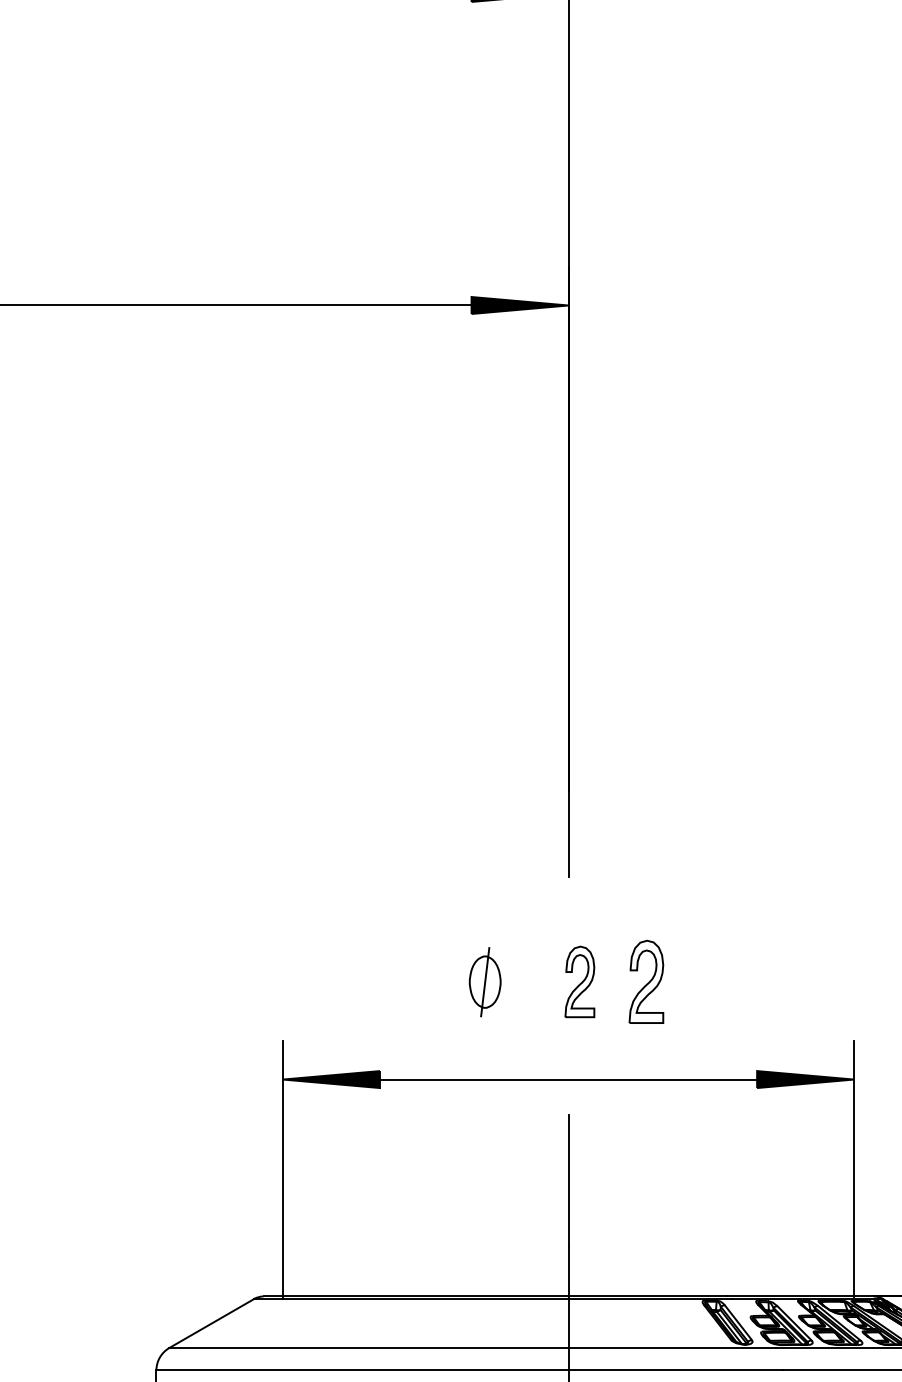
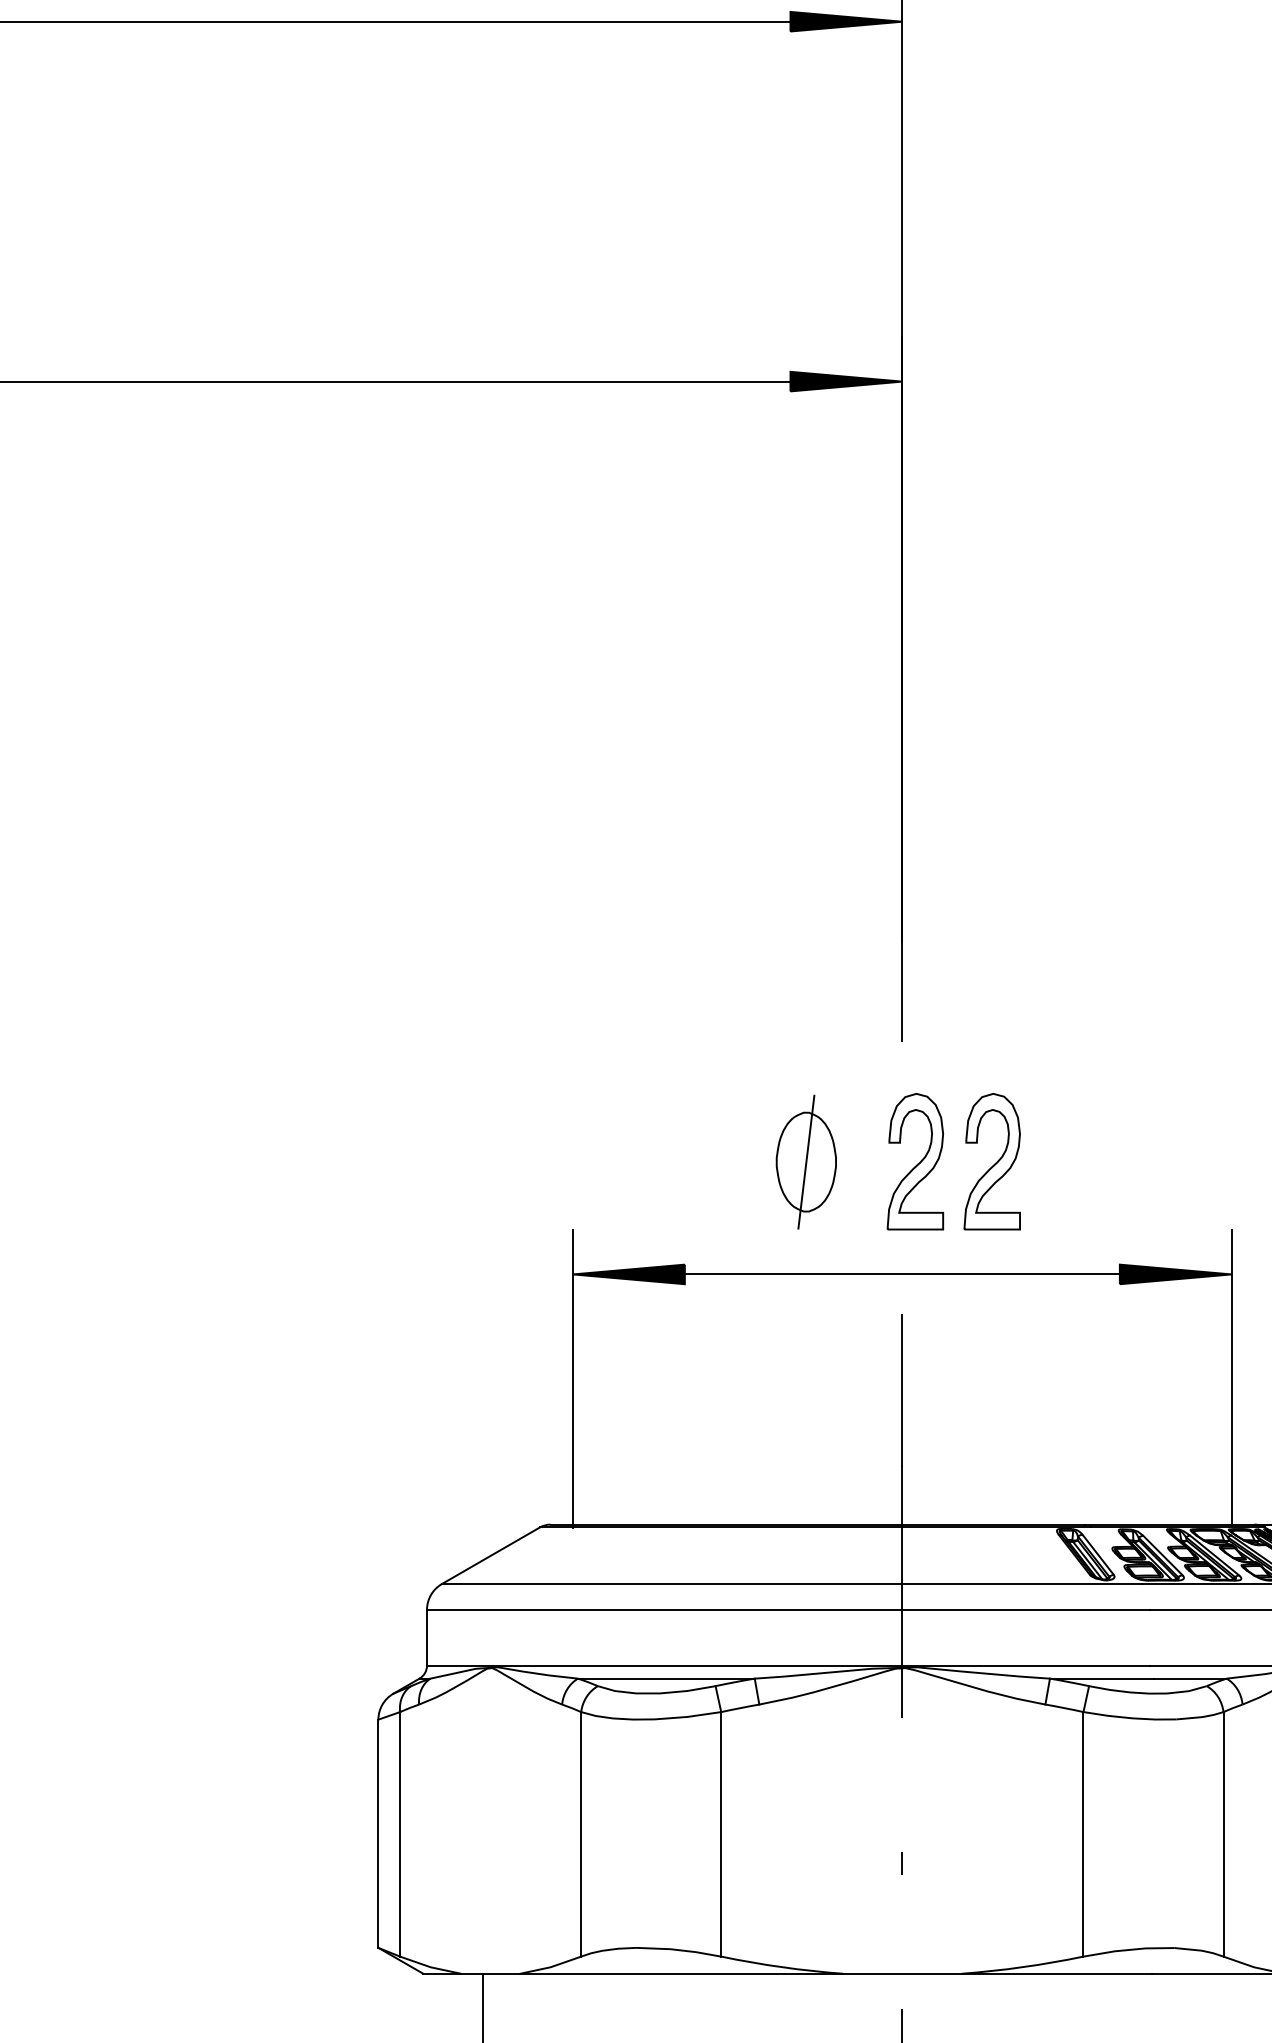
part: (484, 981) -> (805, 1161), size x1.67
part: (579, 981) -> (915, 1161), size x1.67
part: (645, 981) -> (991, 1161), size x1.43

